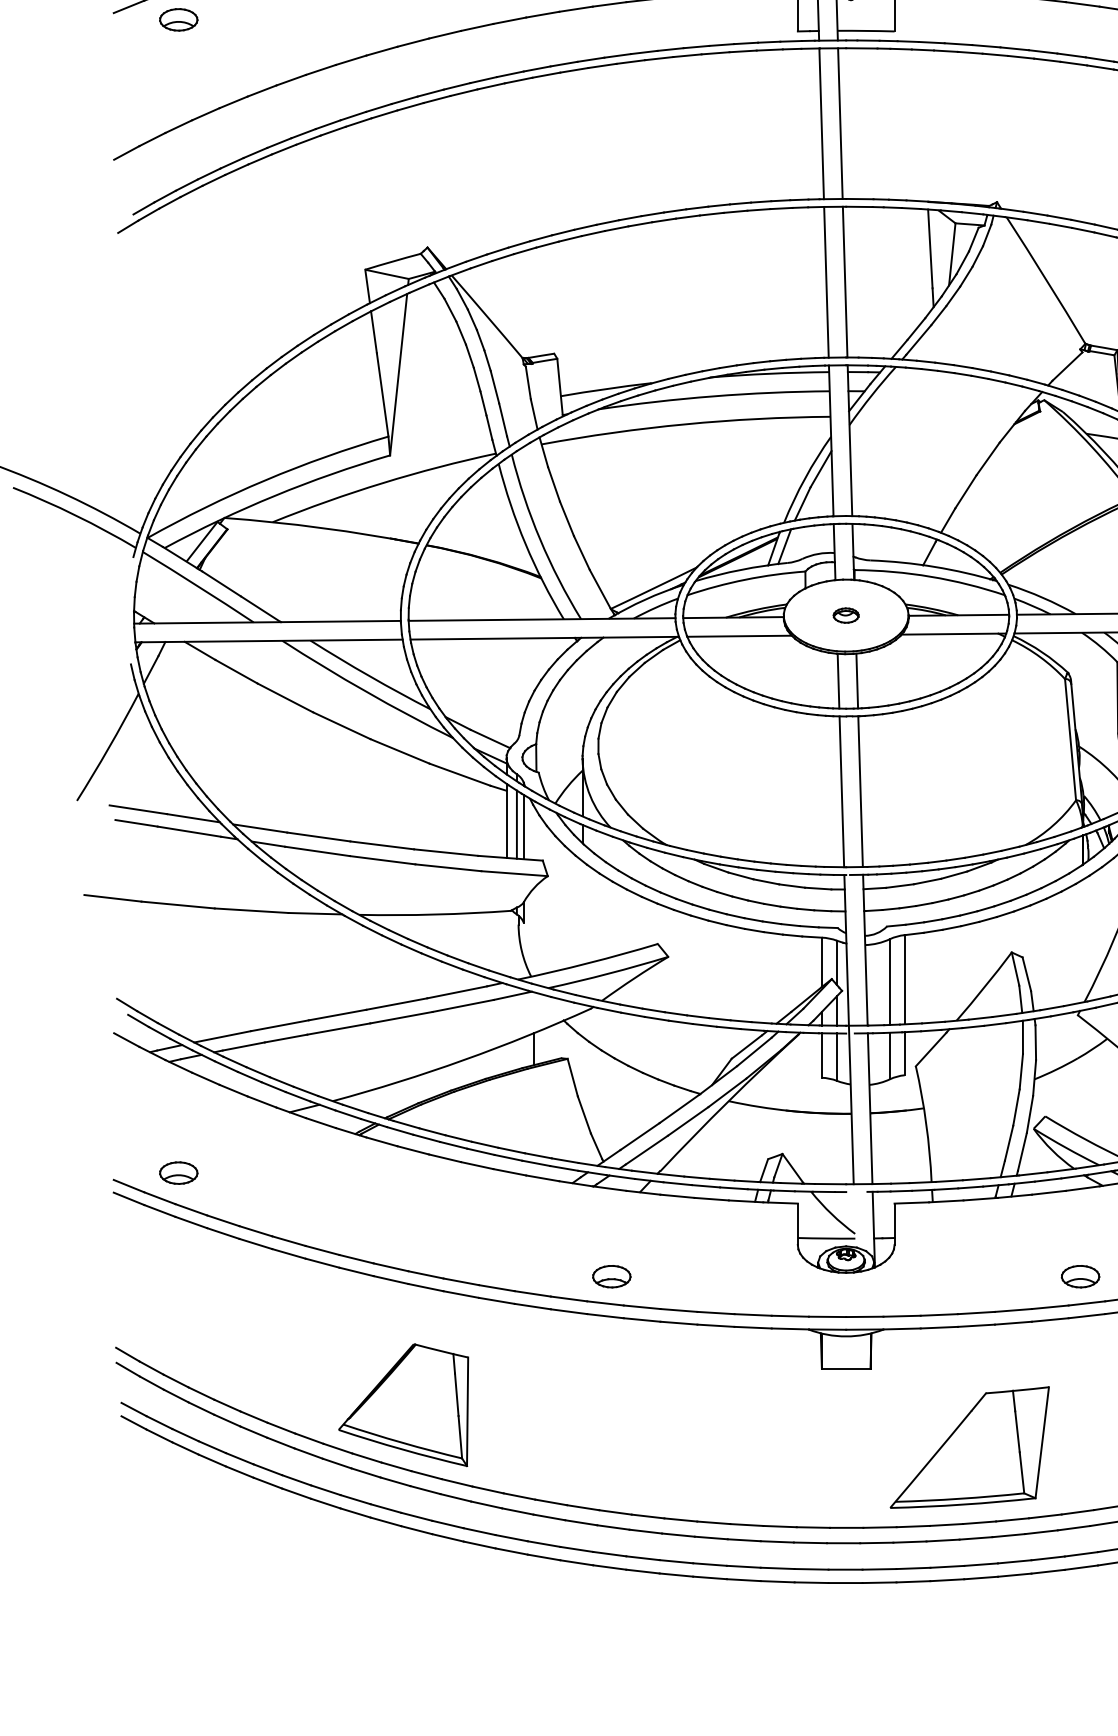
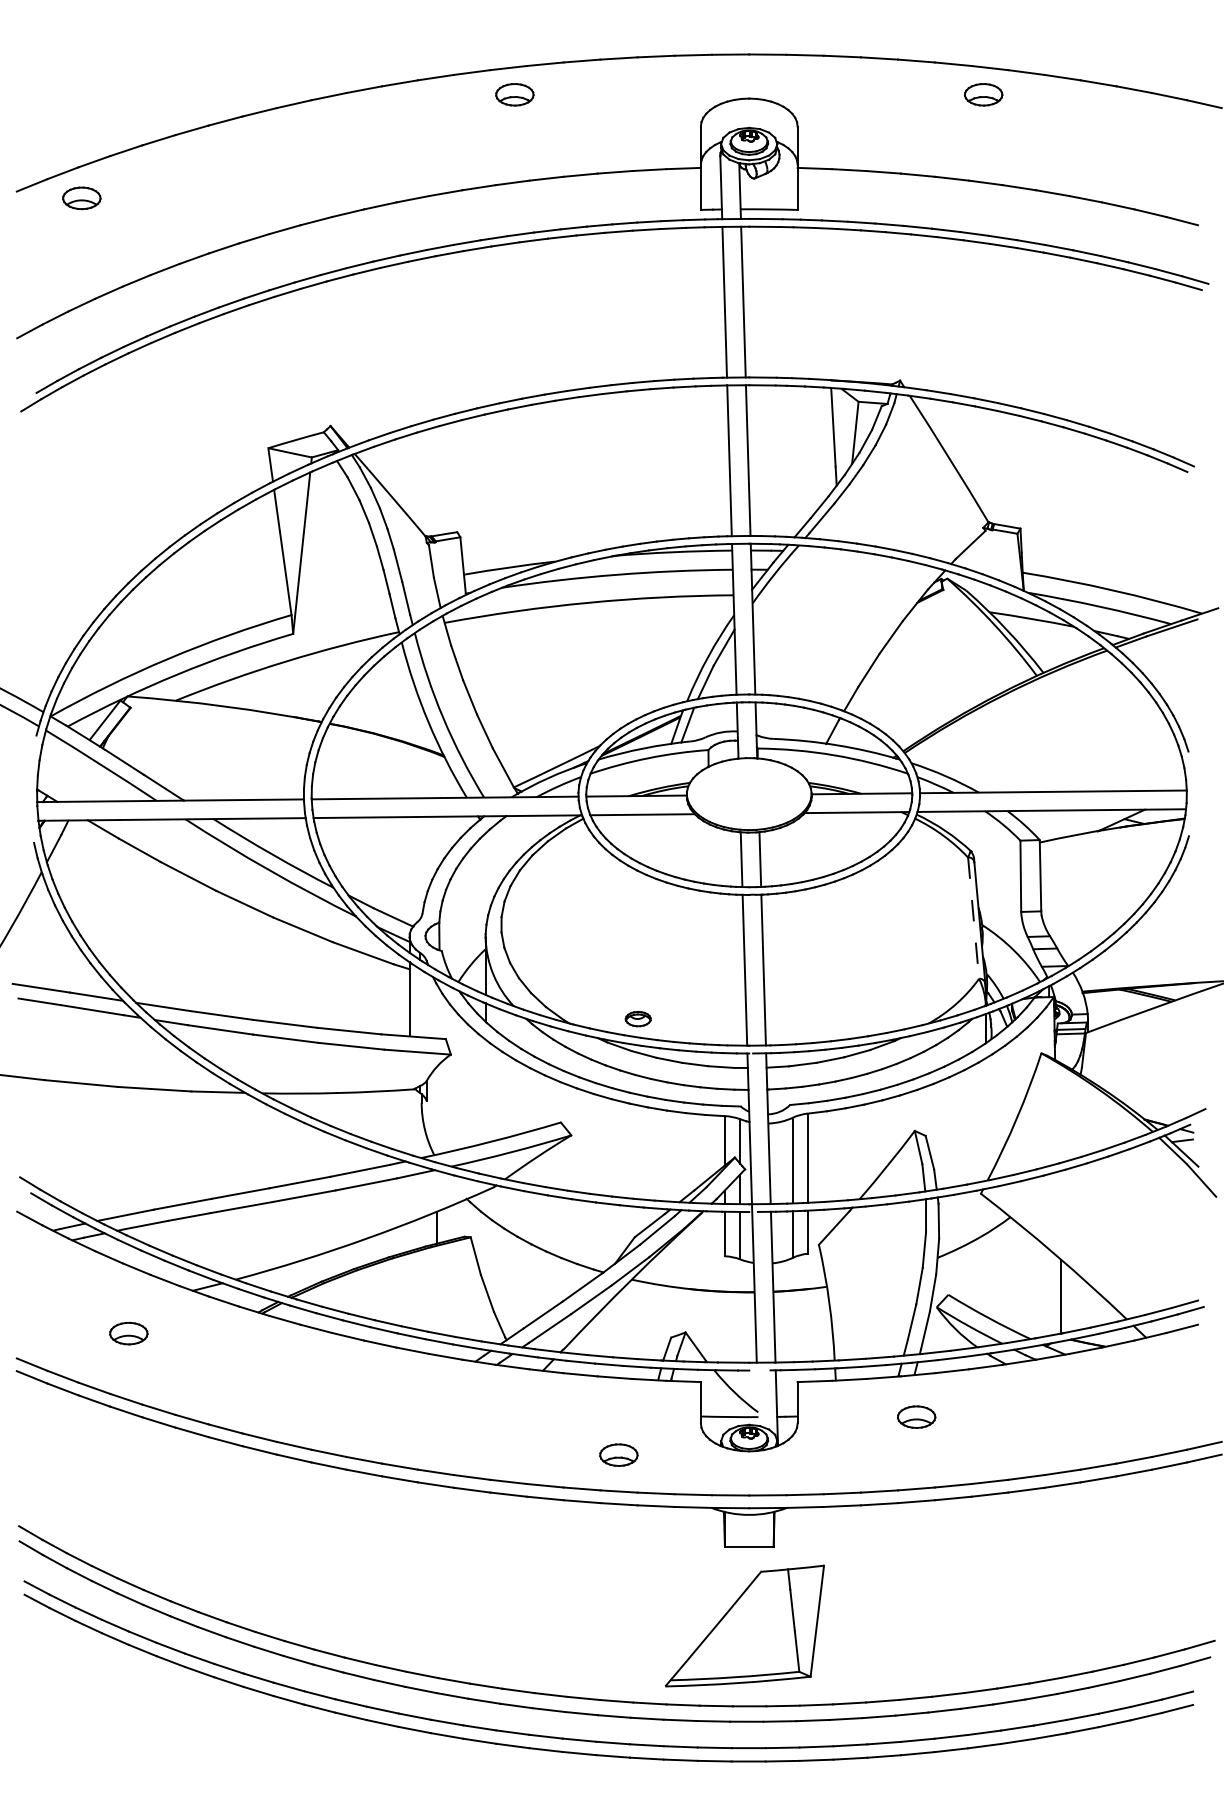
part: (845, 616) -> (637, 1019), moved
line: (1070, 740) -> (973, 918), solid -> dashed
line: (516, 825) -> (419, 1003), removed
line: (523, 827) -> (426, 1005), removed
part: (178, 1173) -> (128, 1333), moved
part: (611, 1276) -> (618, 1454), moved
part: (1080, 1276) -> (916, 1416), moved
part: (403, 1405) -> (306, 1583), removed
part: (969, 1447) -> (744, 1625), moved

